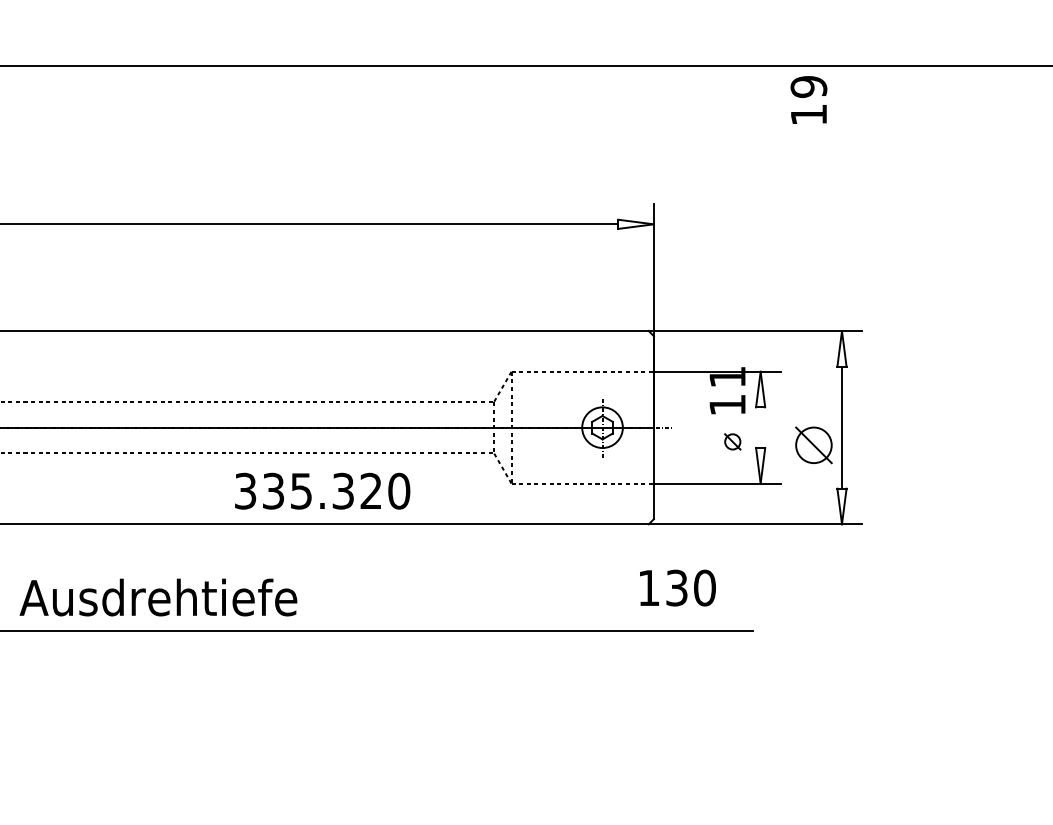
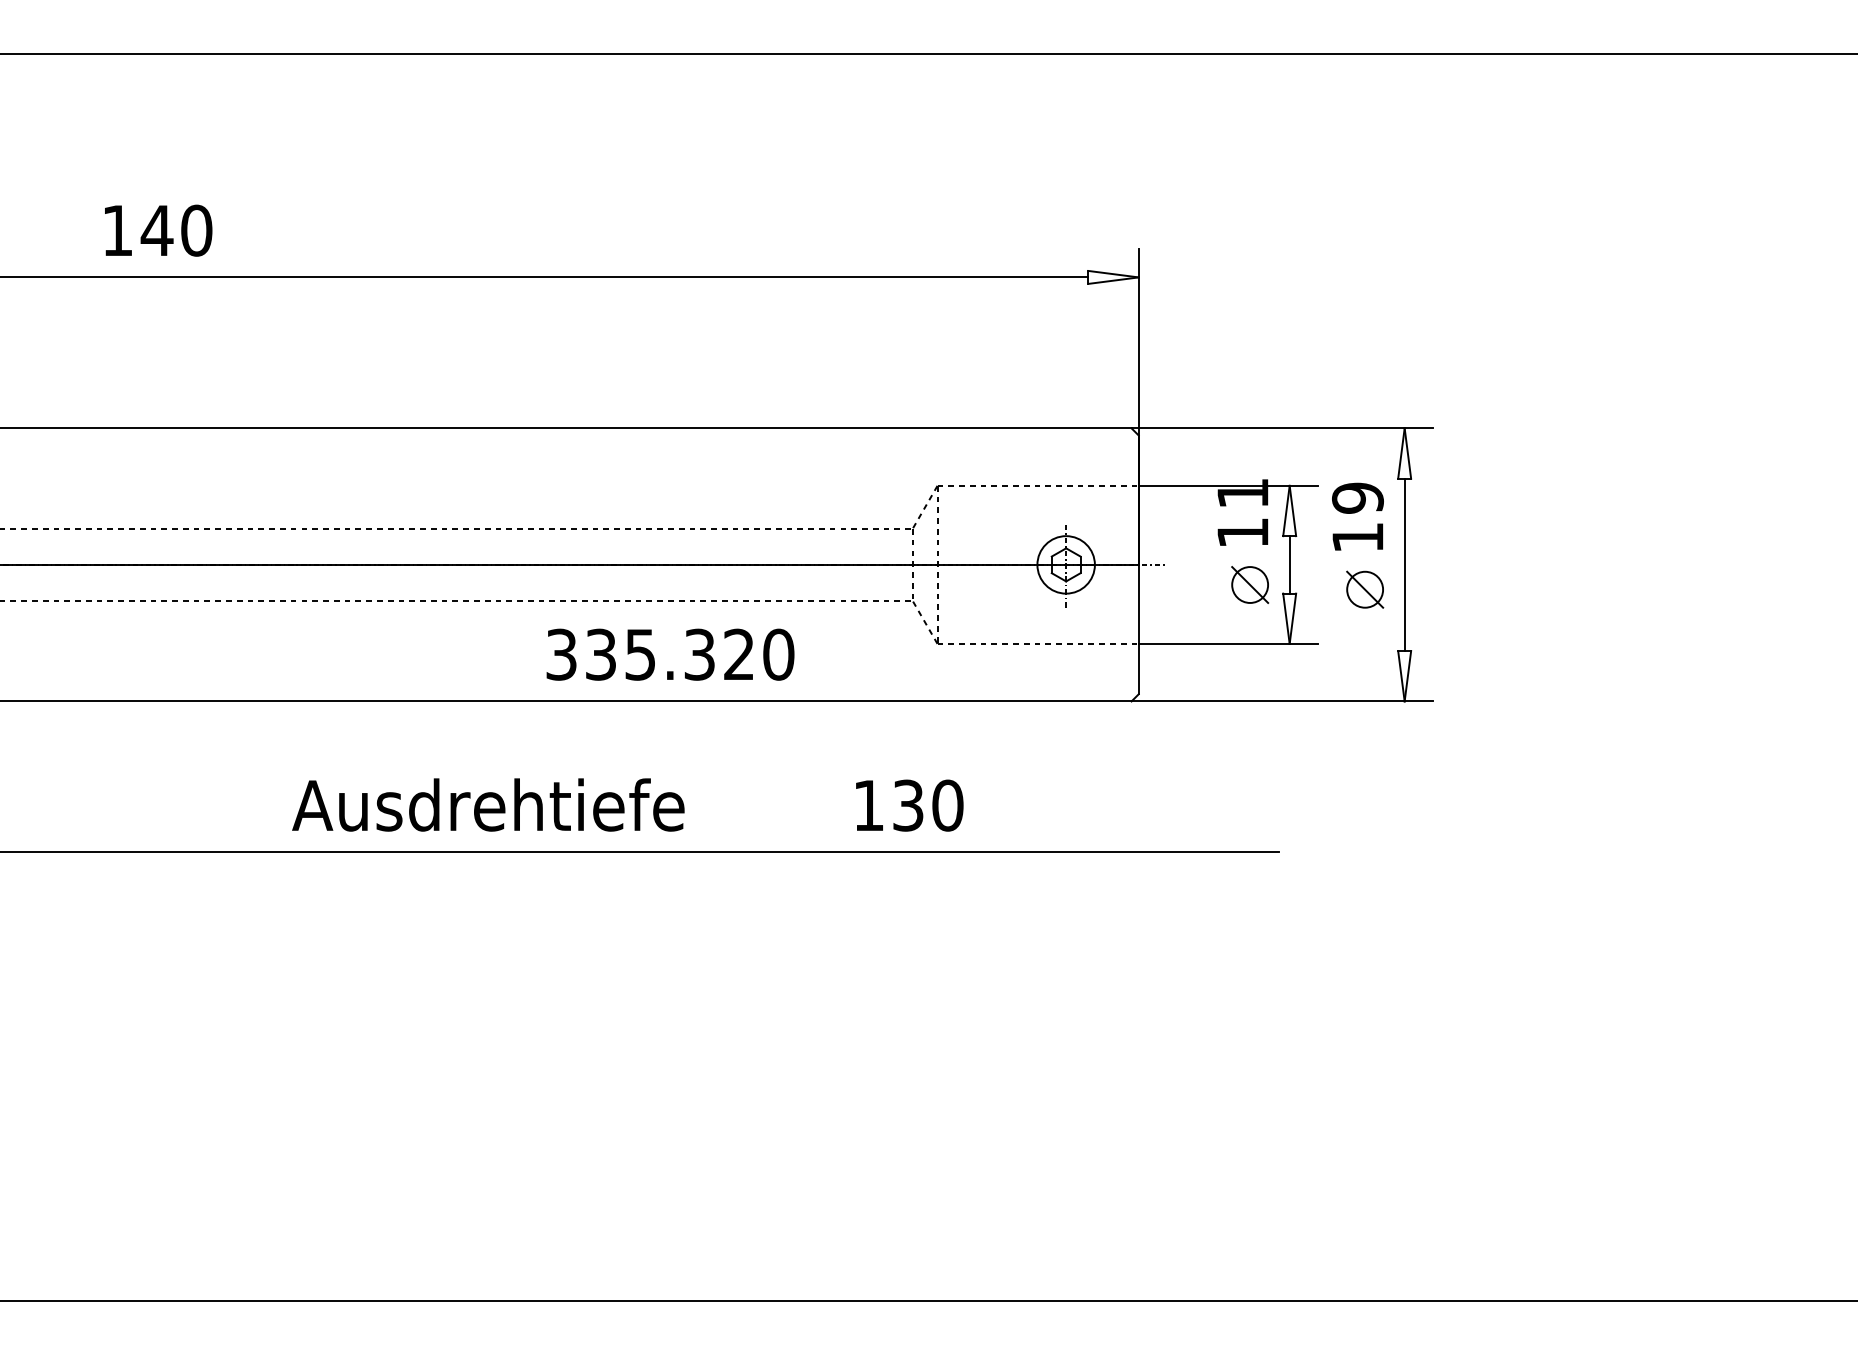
text: (808, 99) -> (1357, 516), moved
line: (760, 427) -> (1289, 564), added
part: (732, 441) -> (1250, 584), size x1.67
part: (814, 445) -> (1365, 589), size x0.71
text: (677, 587) -> (909, 805), moved
text: (158, 597) -> (488, 804), moved

